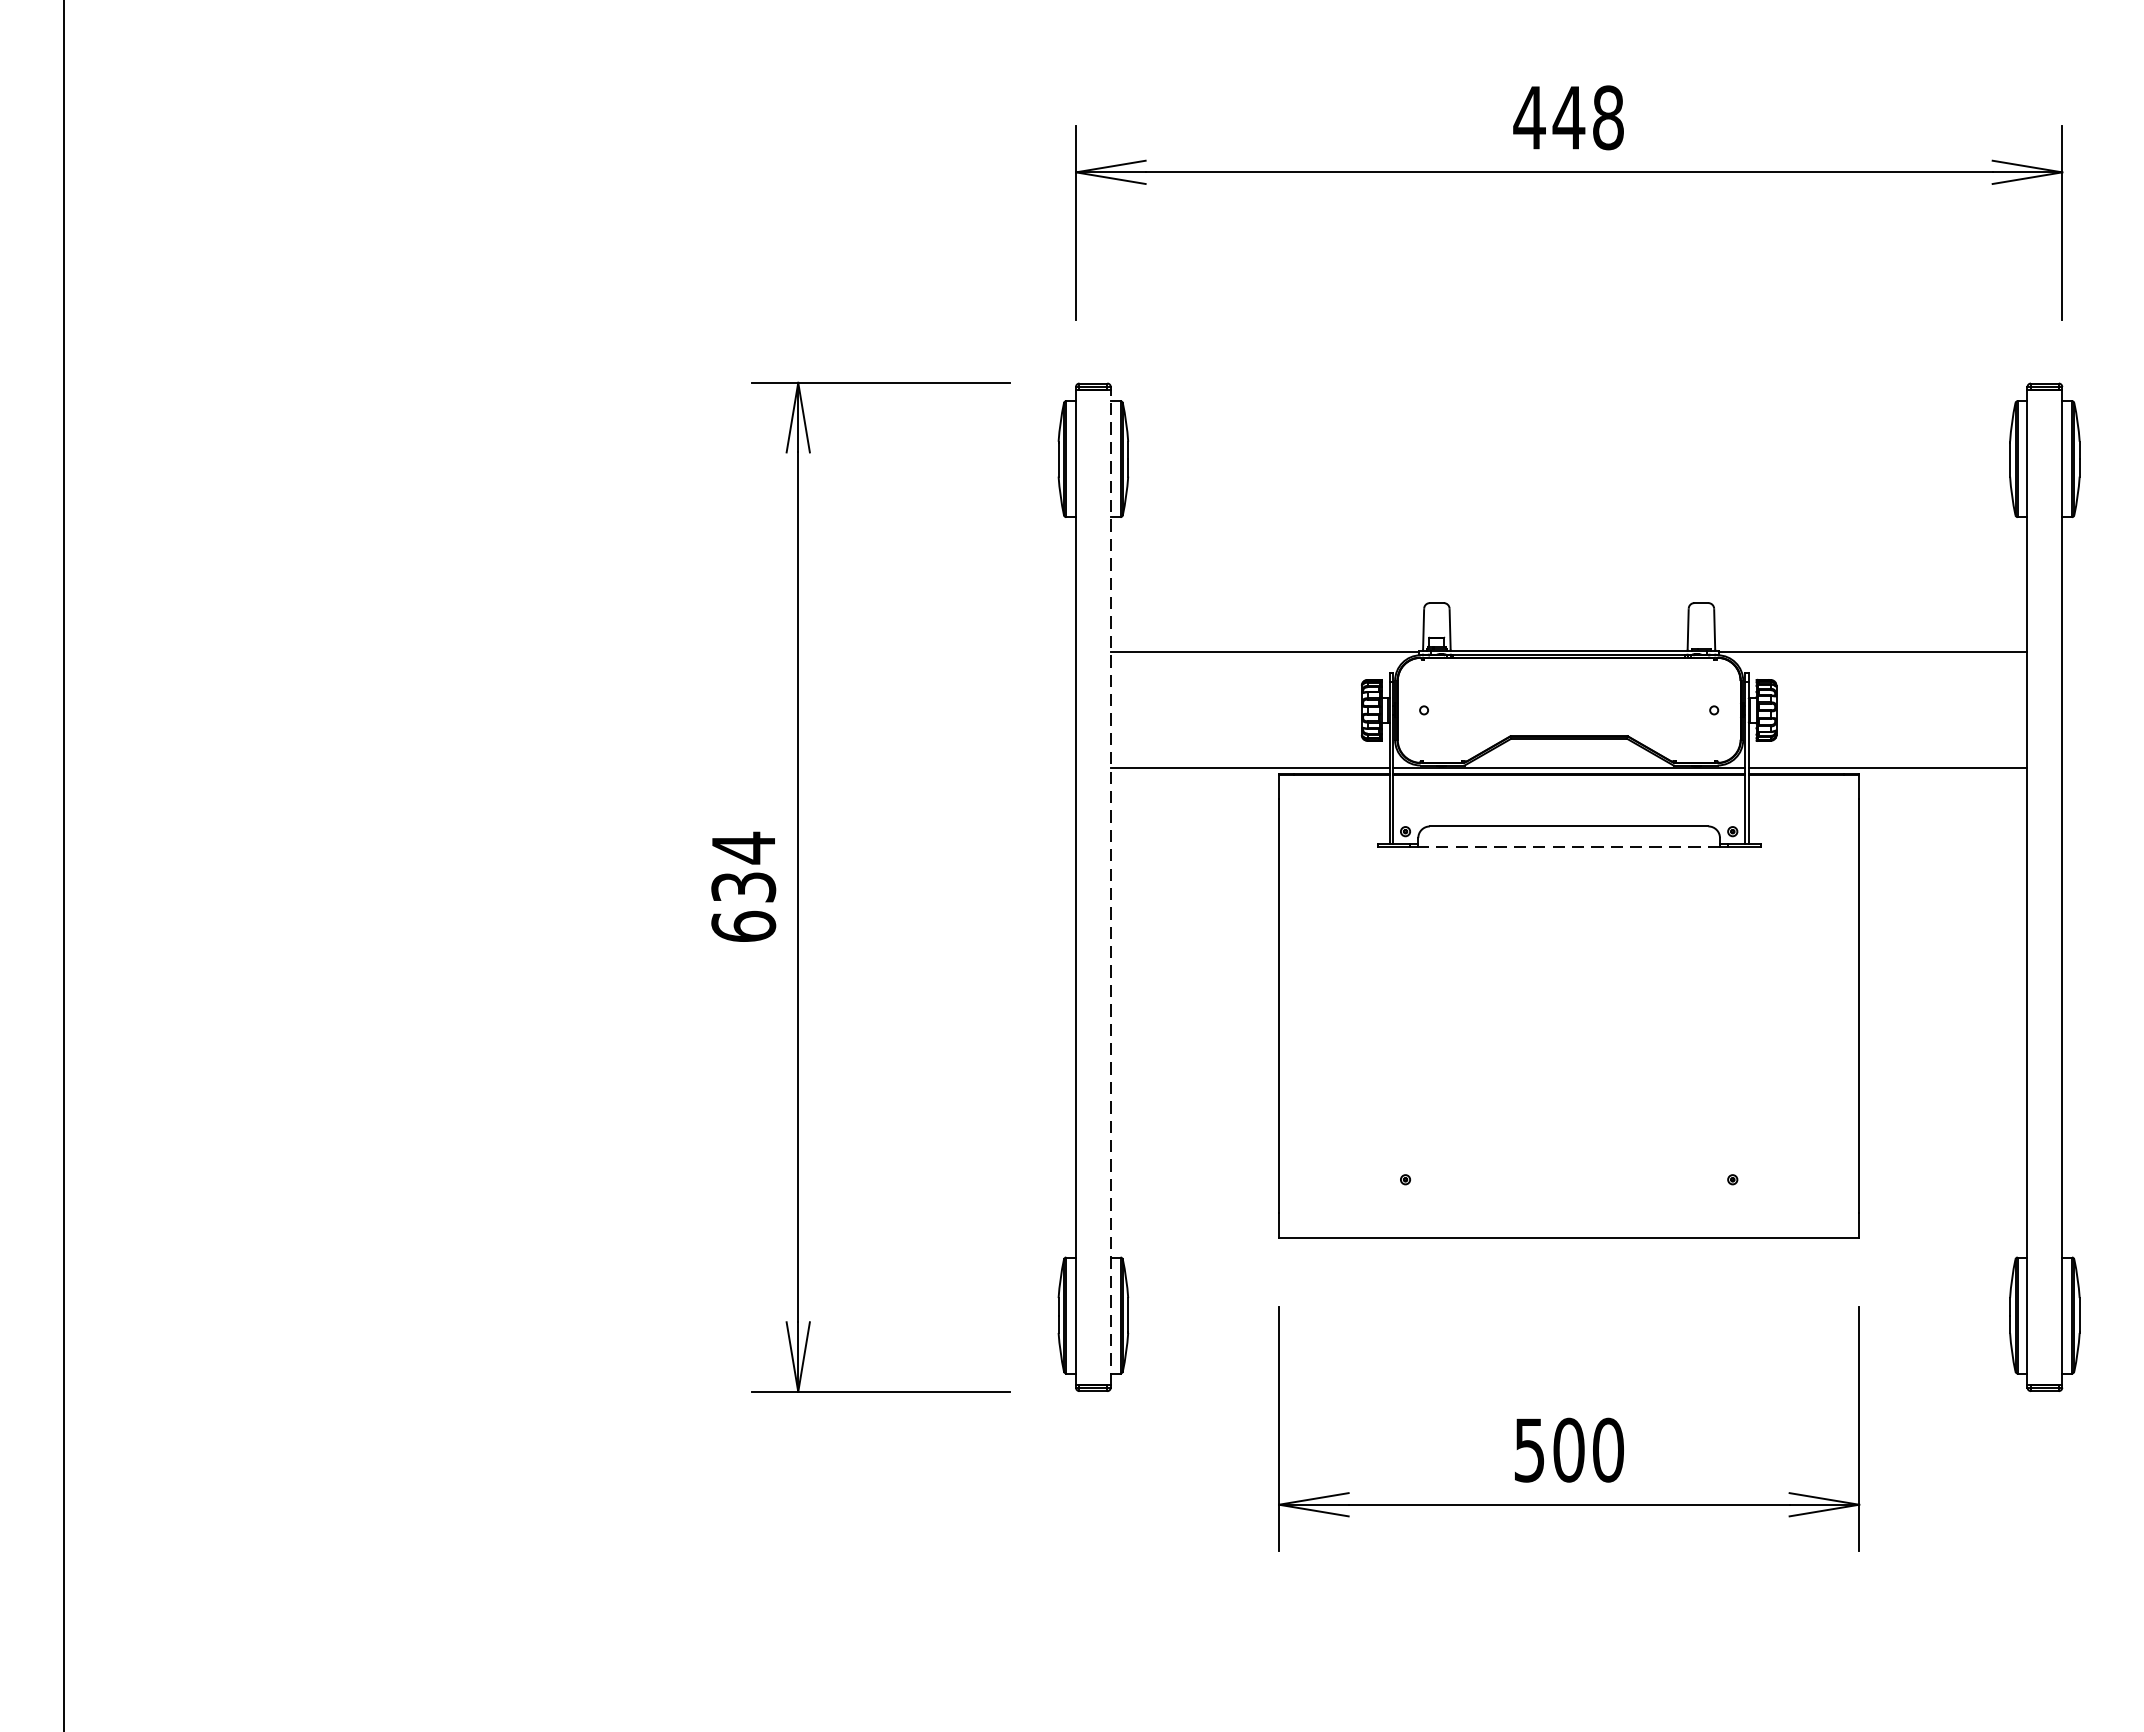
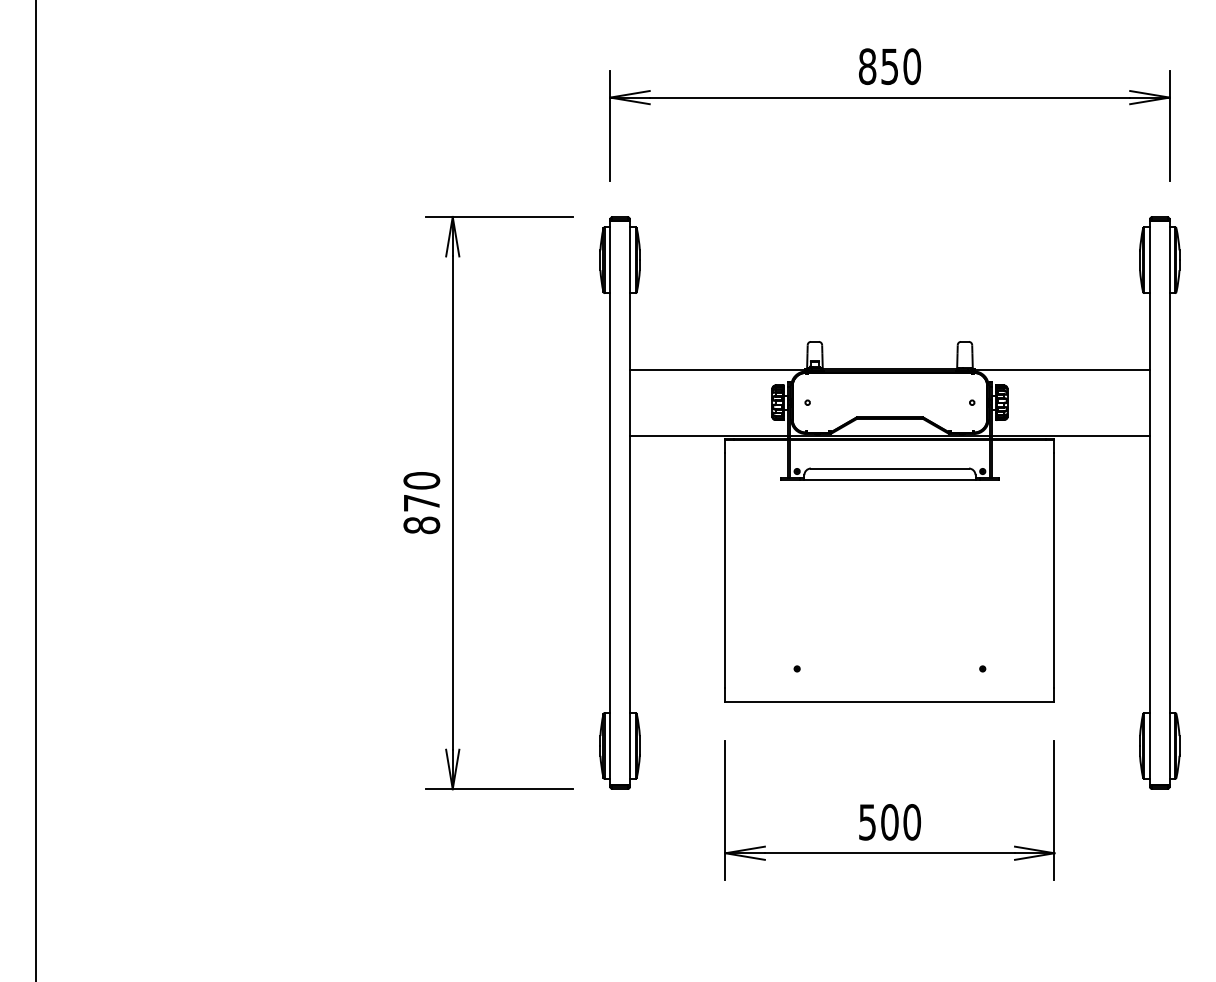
text: (1568, 117) -> (889, 66), 448 -> 850
line: (1568, 847) -> (889, 480), dashed -> solid
text: (743, 886) -> (421, 502), 634 -> 870
line: (1111, 886) -> (630, 502), dashed -> solid

